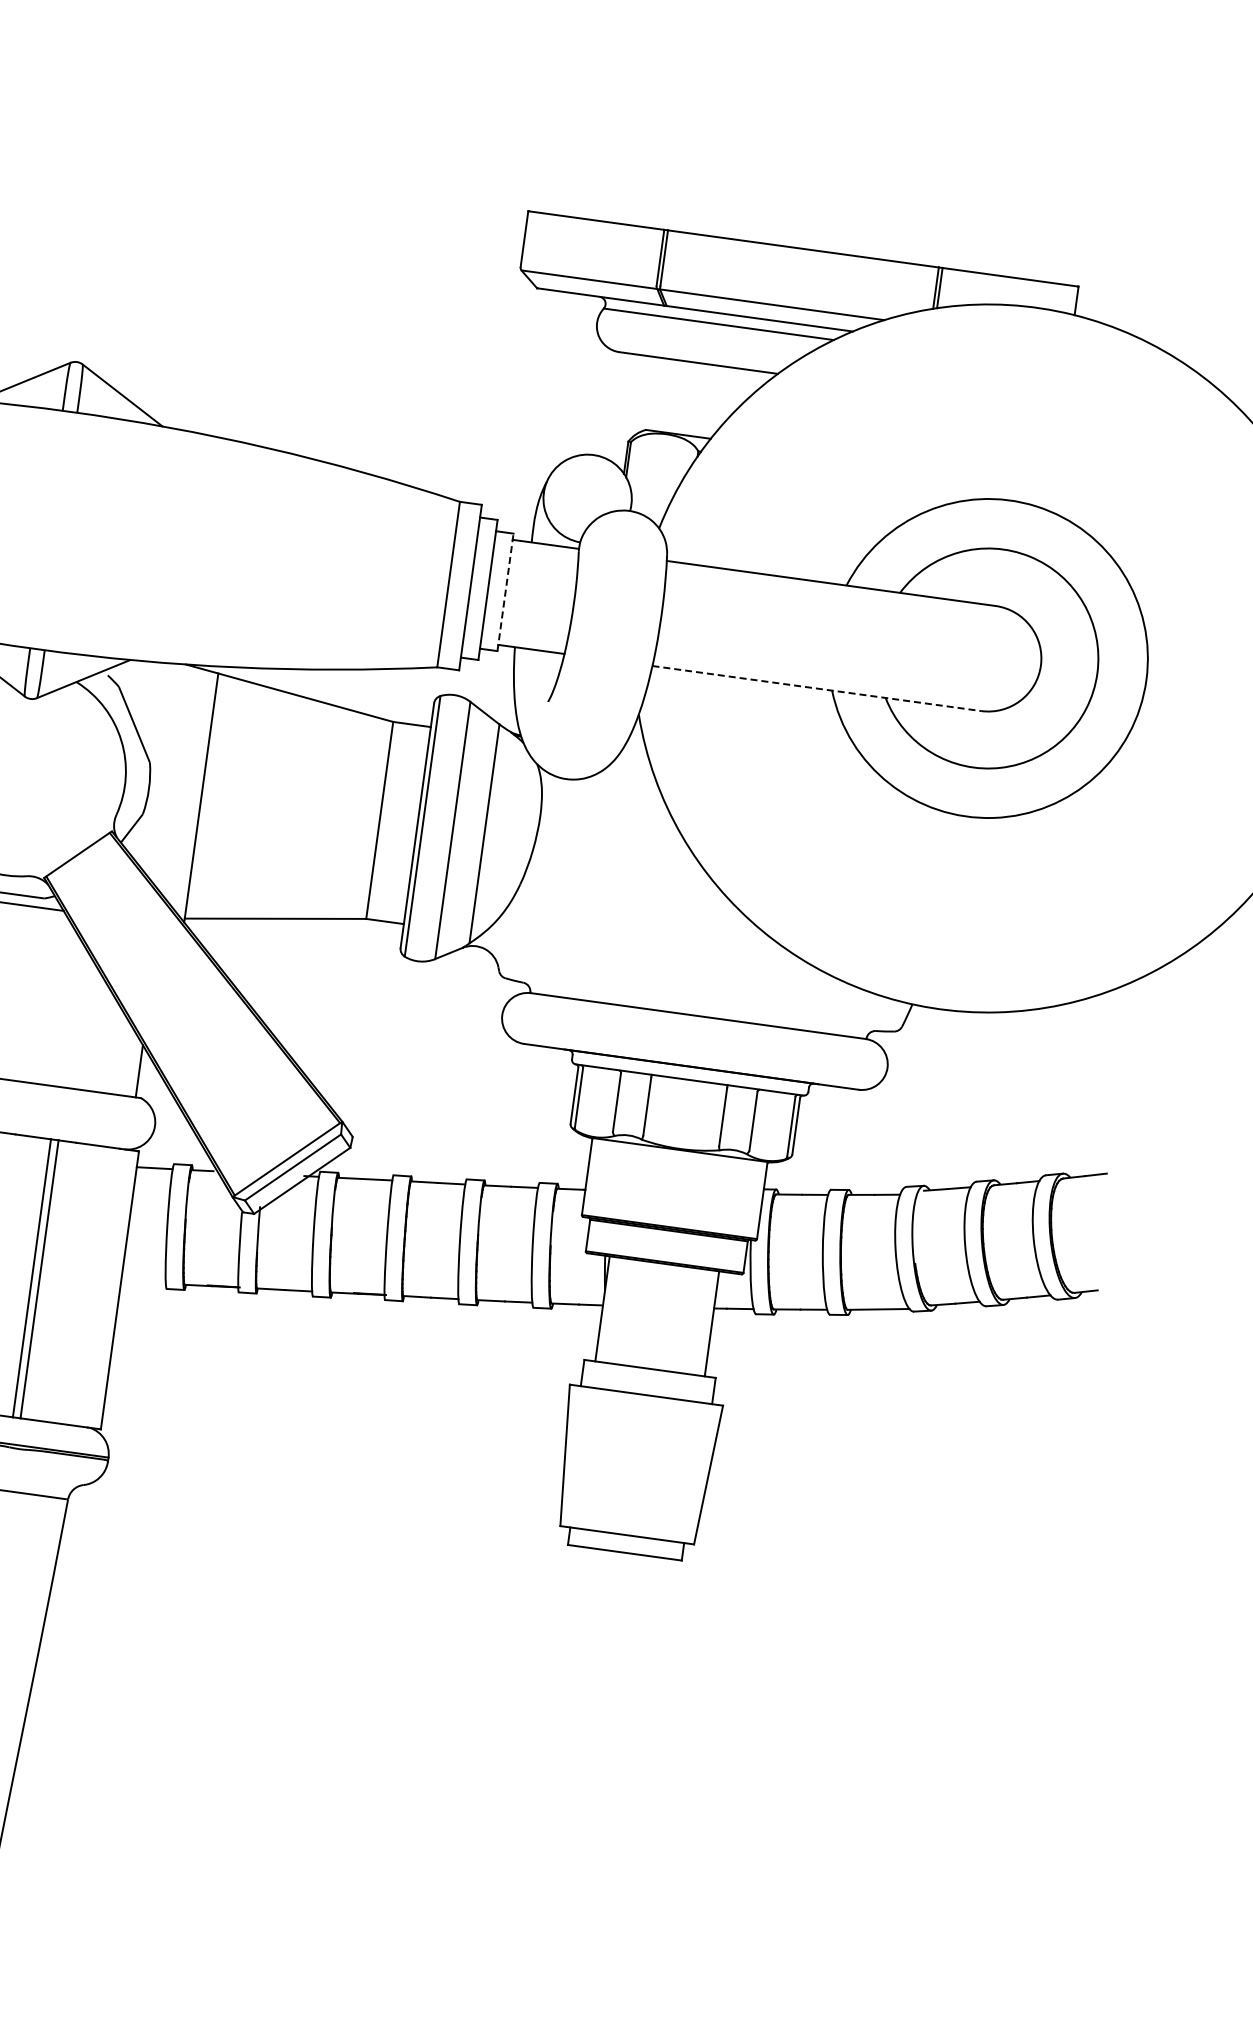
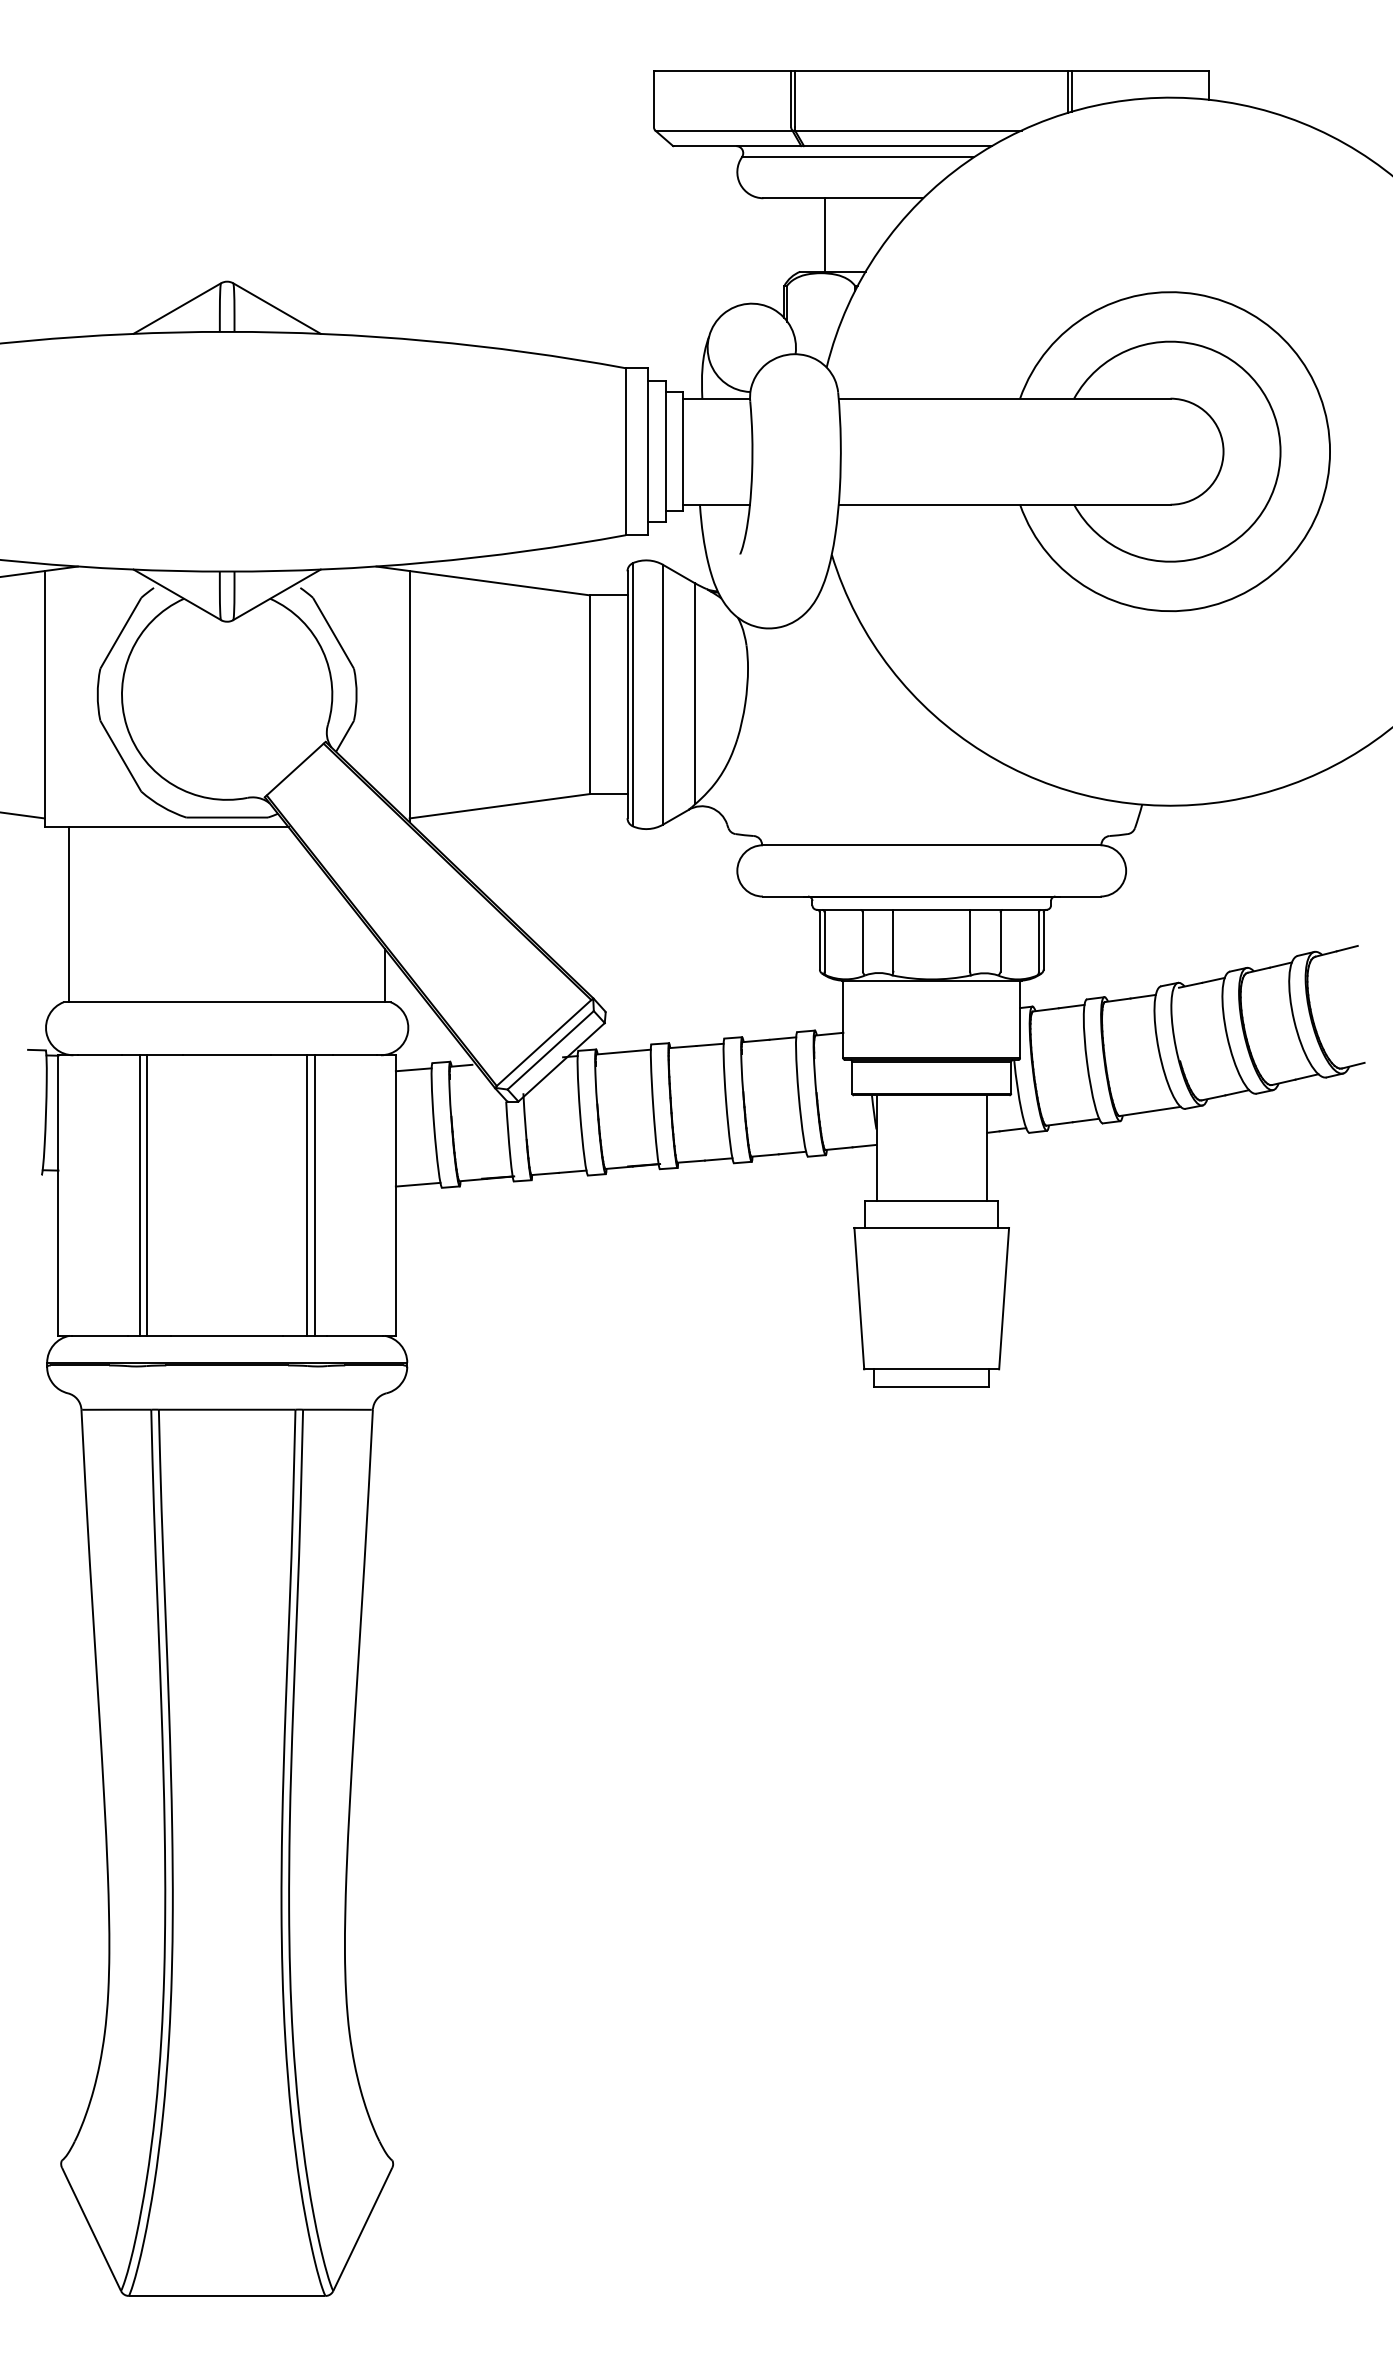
line: (676, 396) -> (825, 234), added
line: (505, 592) -> (683, 451), dashed -> solid
line: (816, 688) -> (1004, 504), dashed -> solid
line: (142, 1282) -> (417, 1184), added

